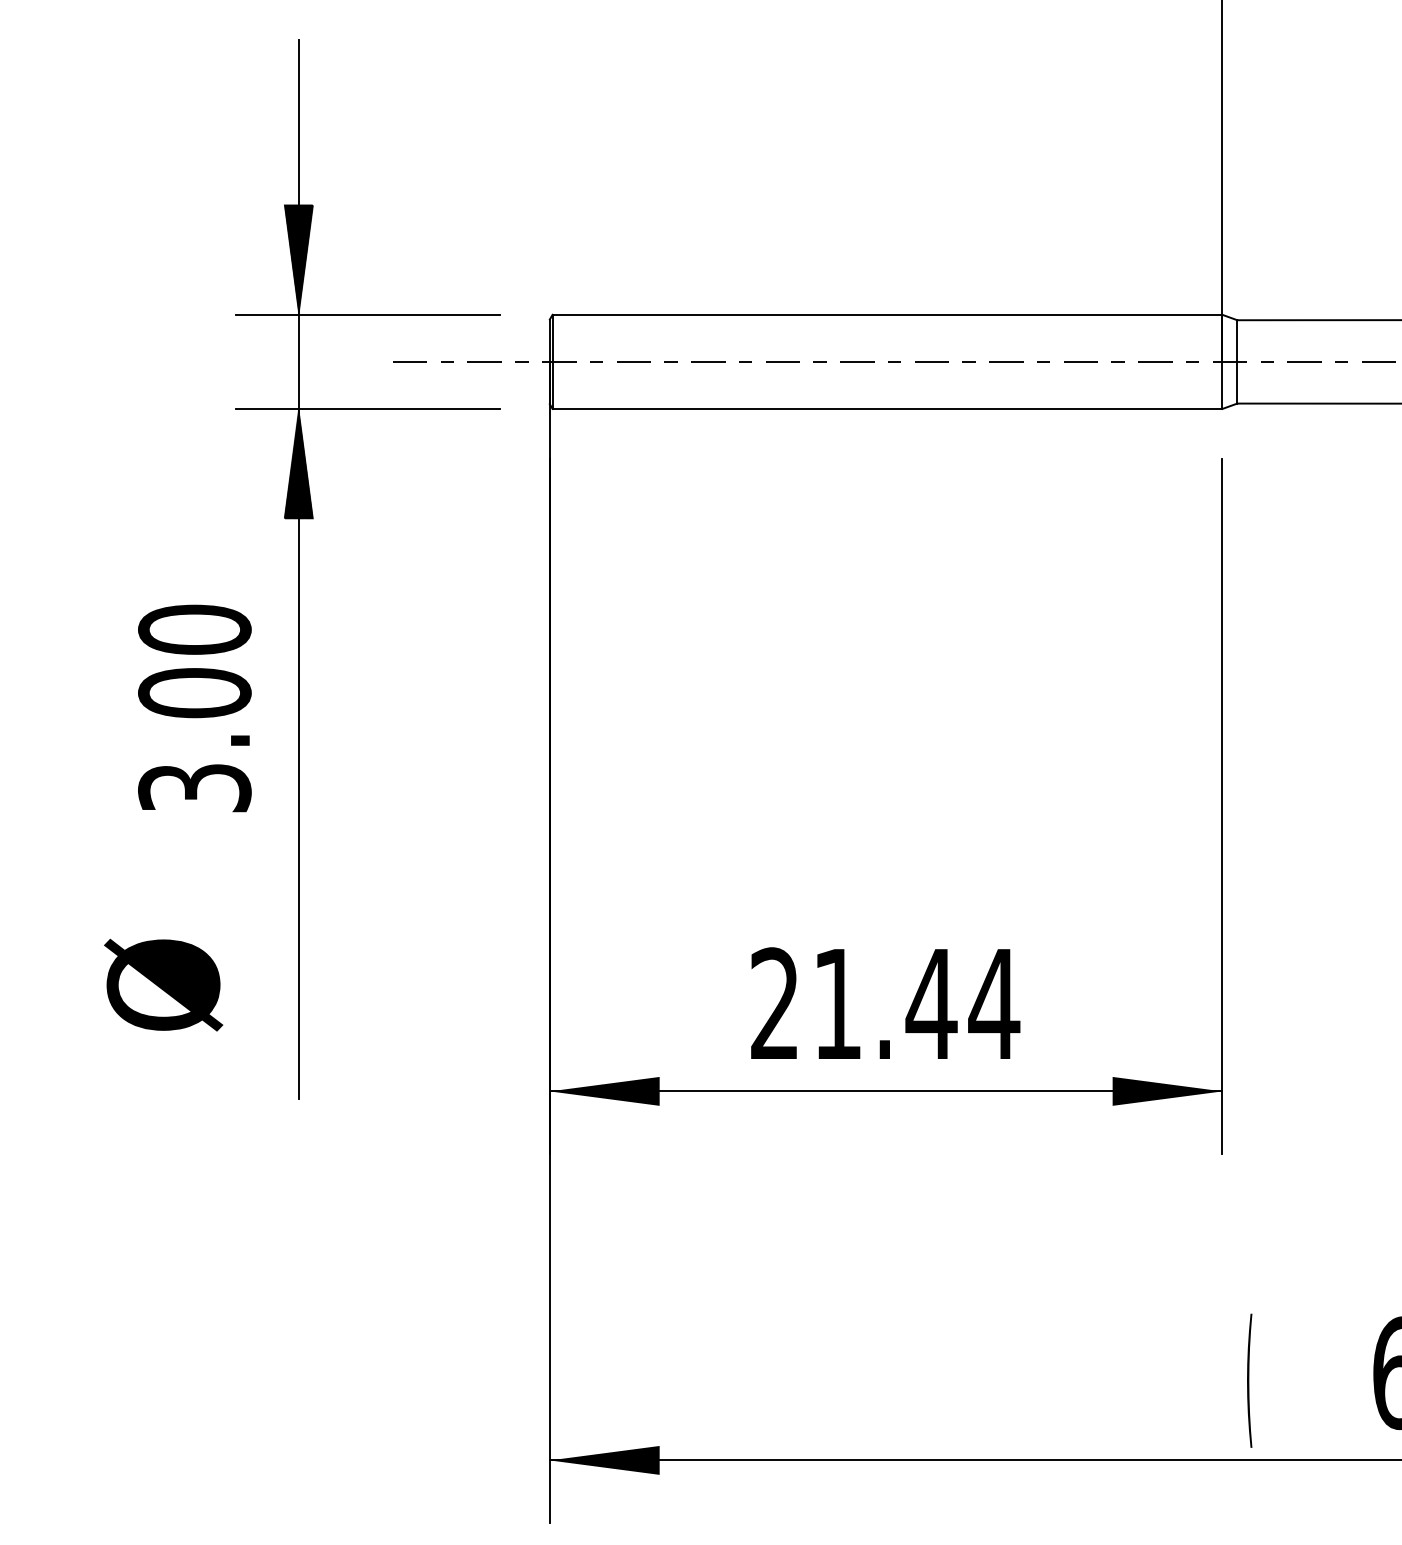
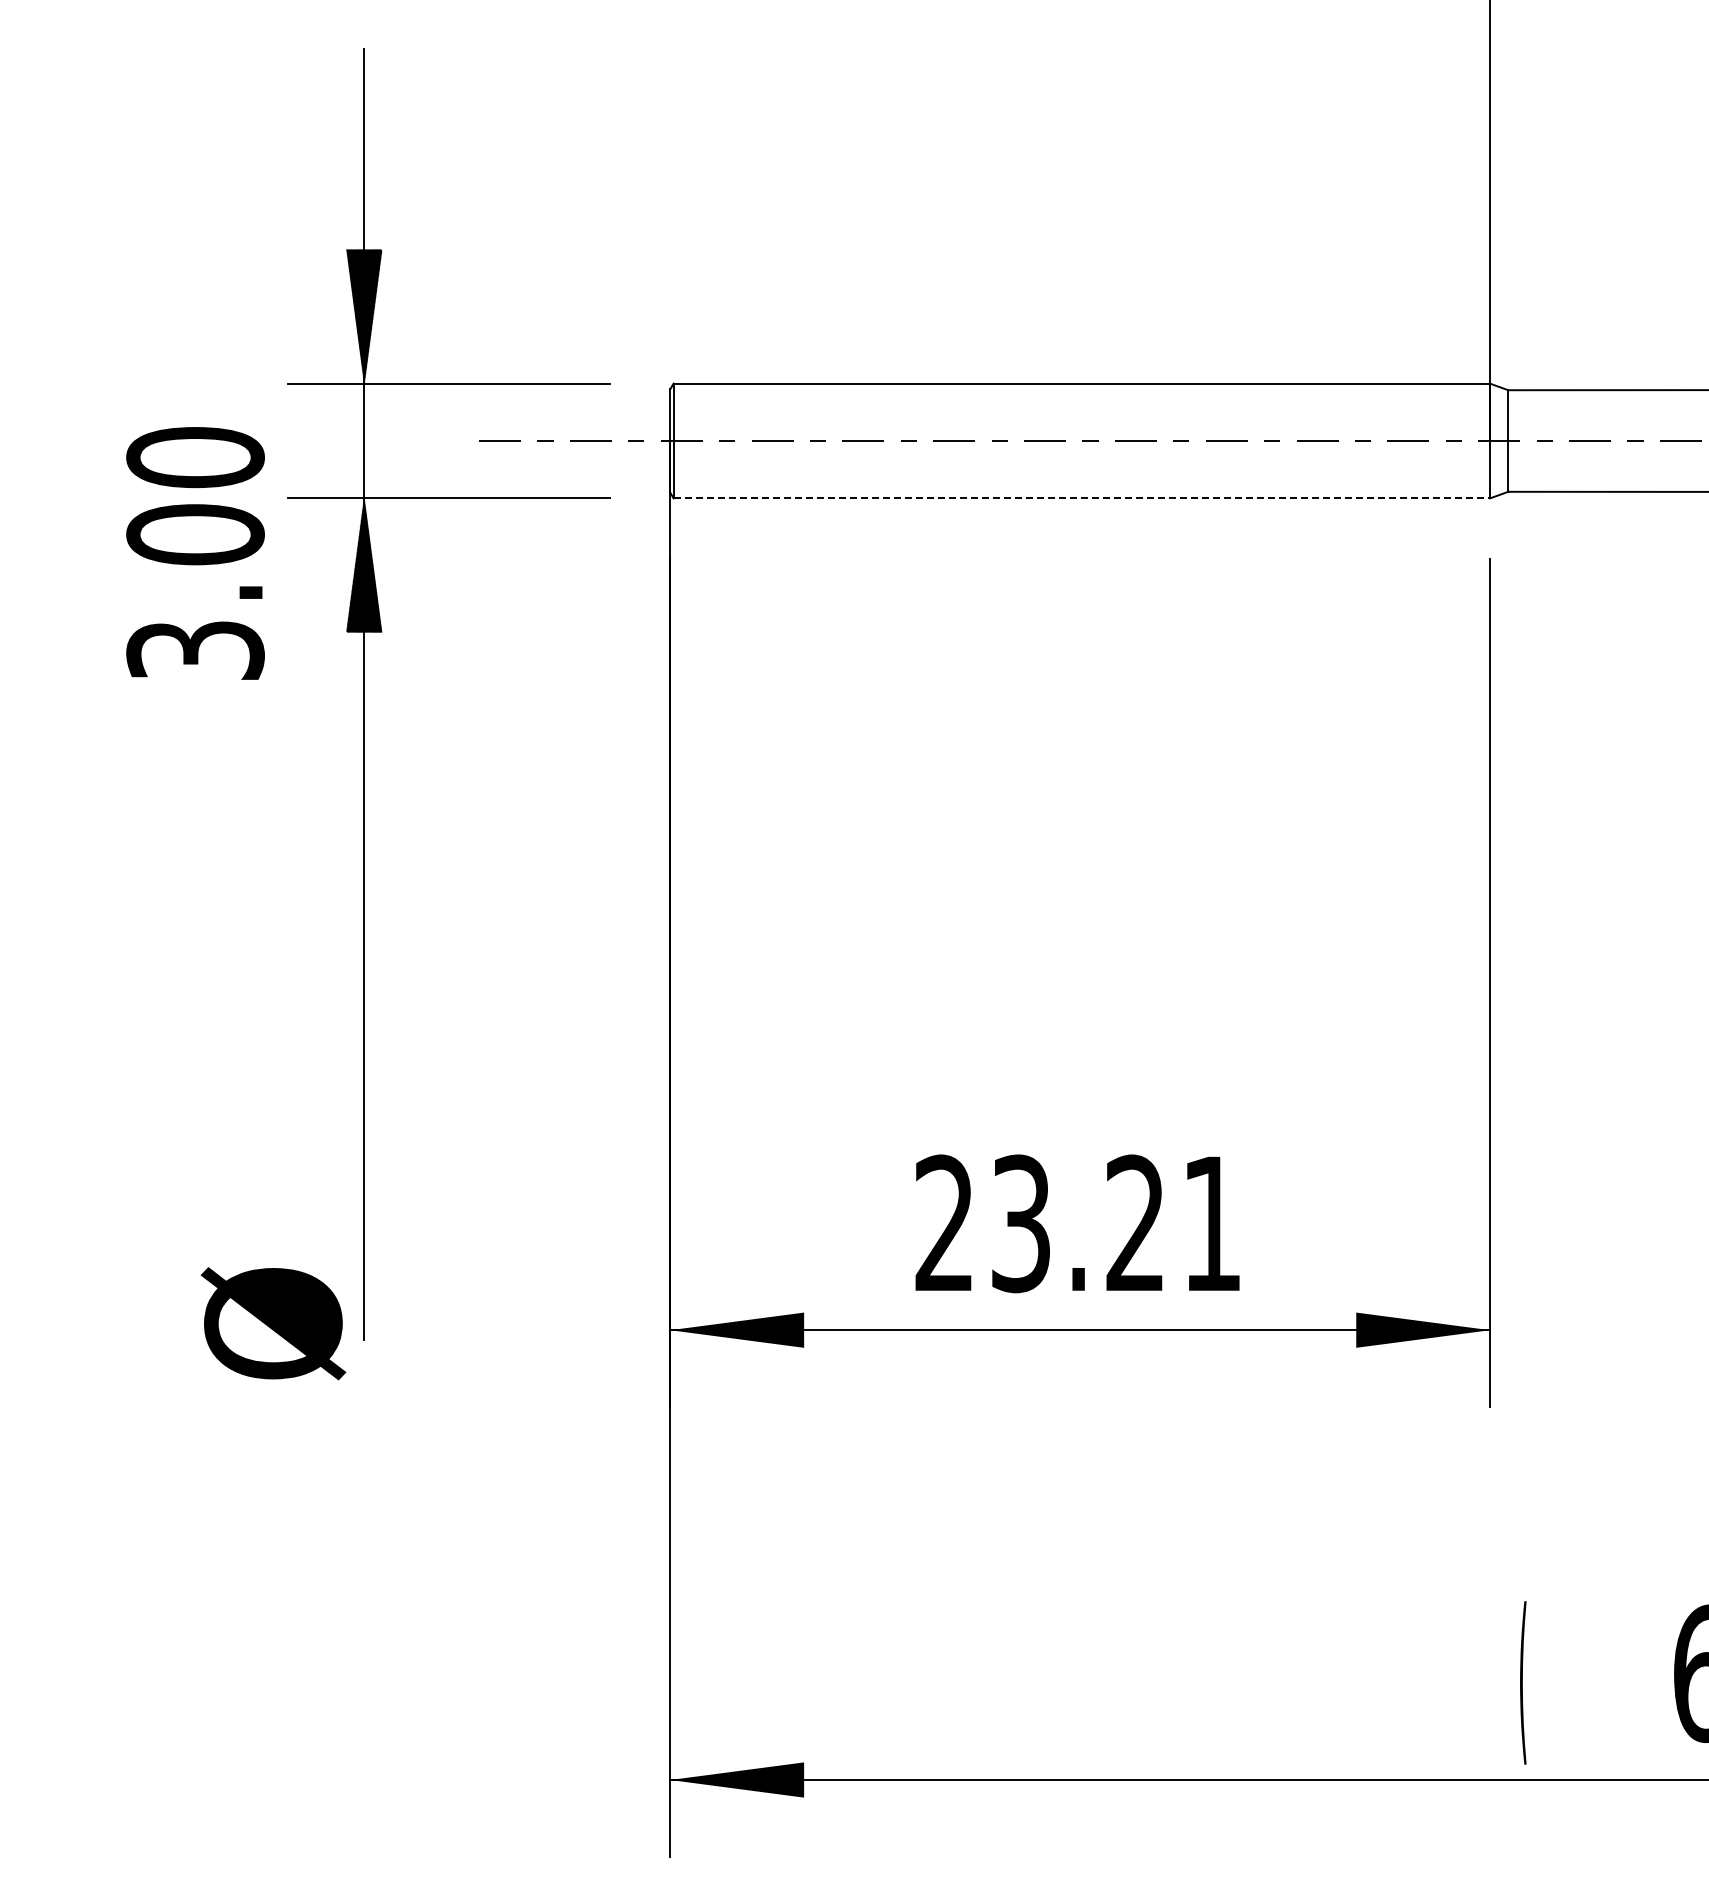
line: (888, 409) -> (1082, 498), solid -> dashed
text: (194, 708) -> (195, 553), moved
text: (163, 984) -> (273, 1323), moved
text: (916, 1003) -> (1117, 1223), 21.44 -> 23.21

